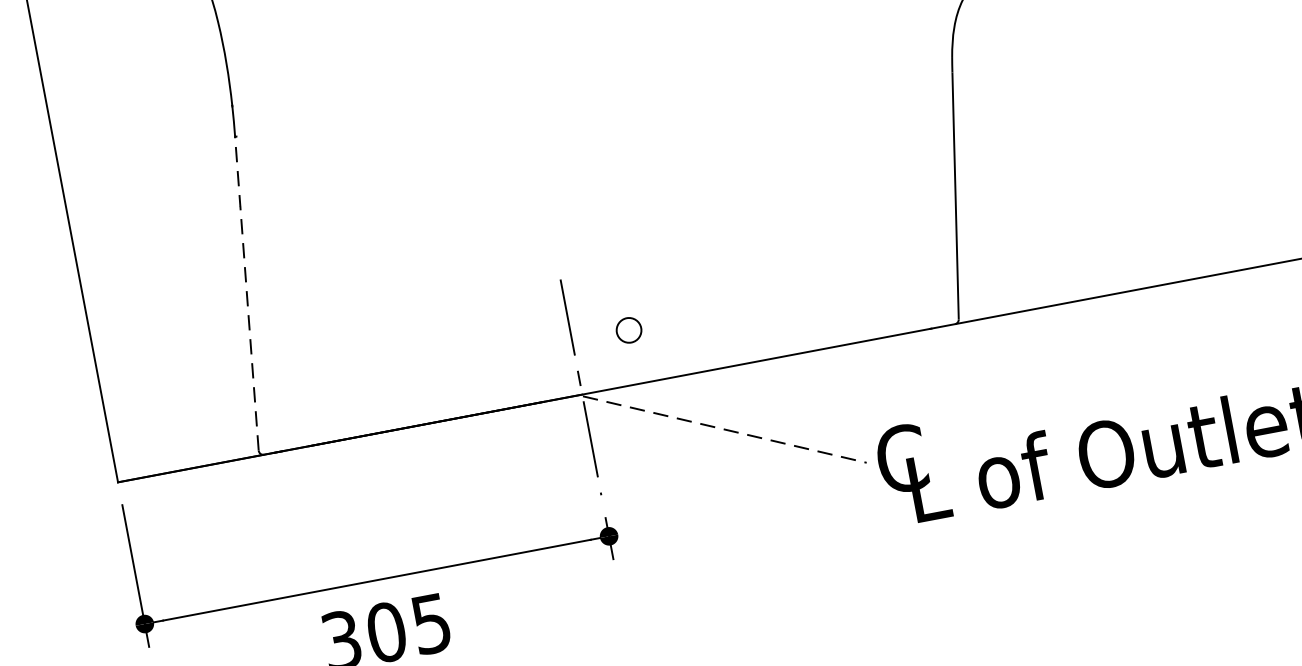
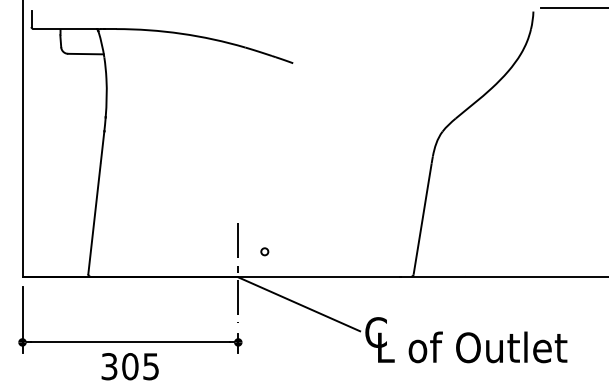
line: (247, 292) -> (96, 202), dashed -> solid
circle: (628, 330) -> (264, 251), size x0.62
line: (725, 429) -> (299, 304), dashed -> solid

